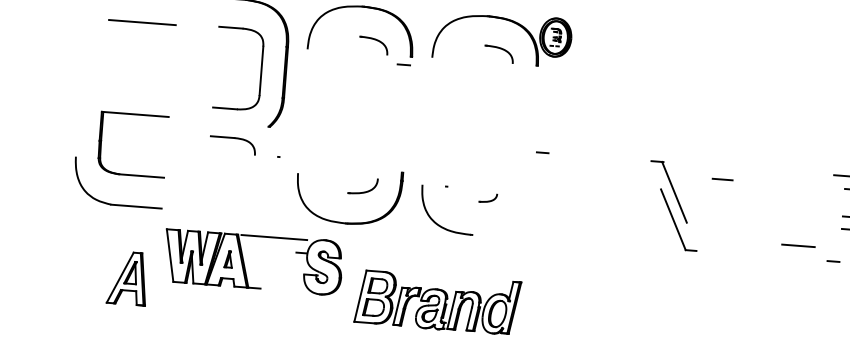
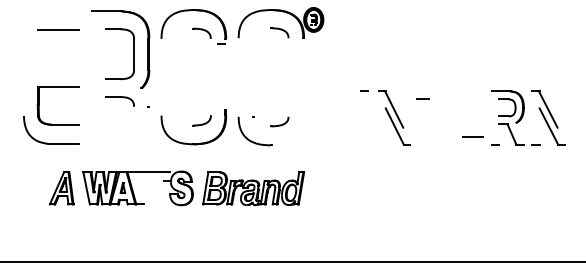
line: (543, 151) -> (364, 90), moved
part: (487, 197) -> (279, 121), size x1.67
part: (252, 262) -> (137, 188), moved

